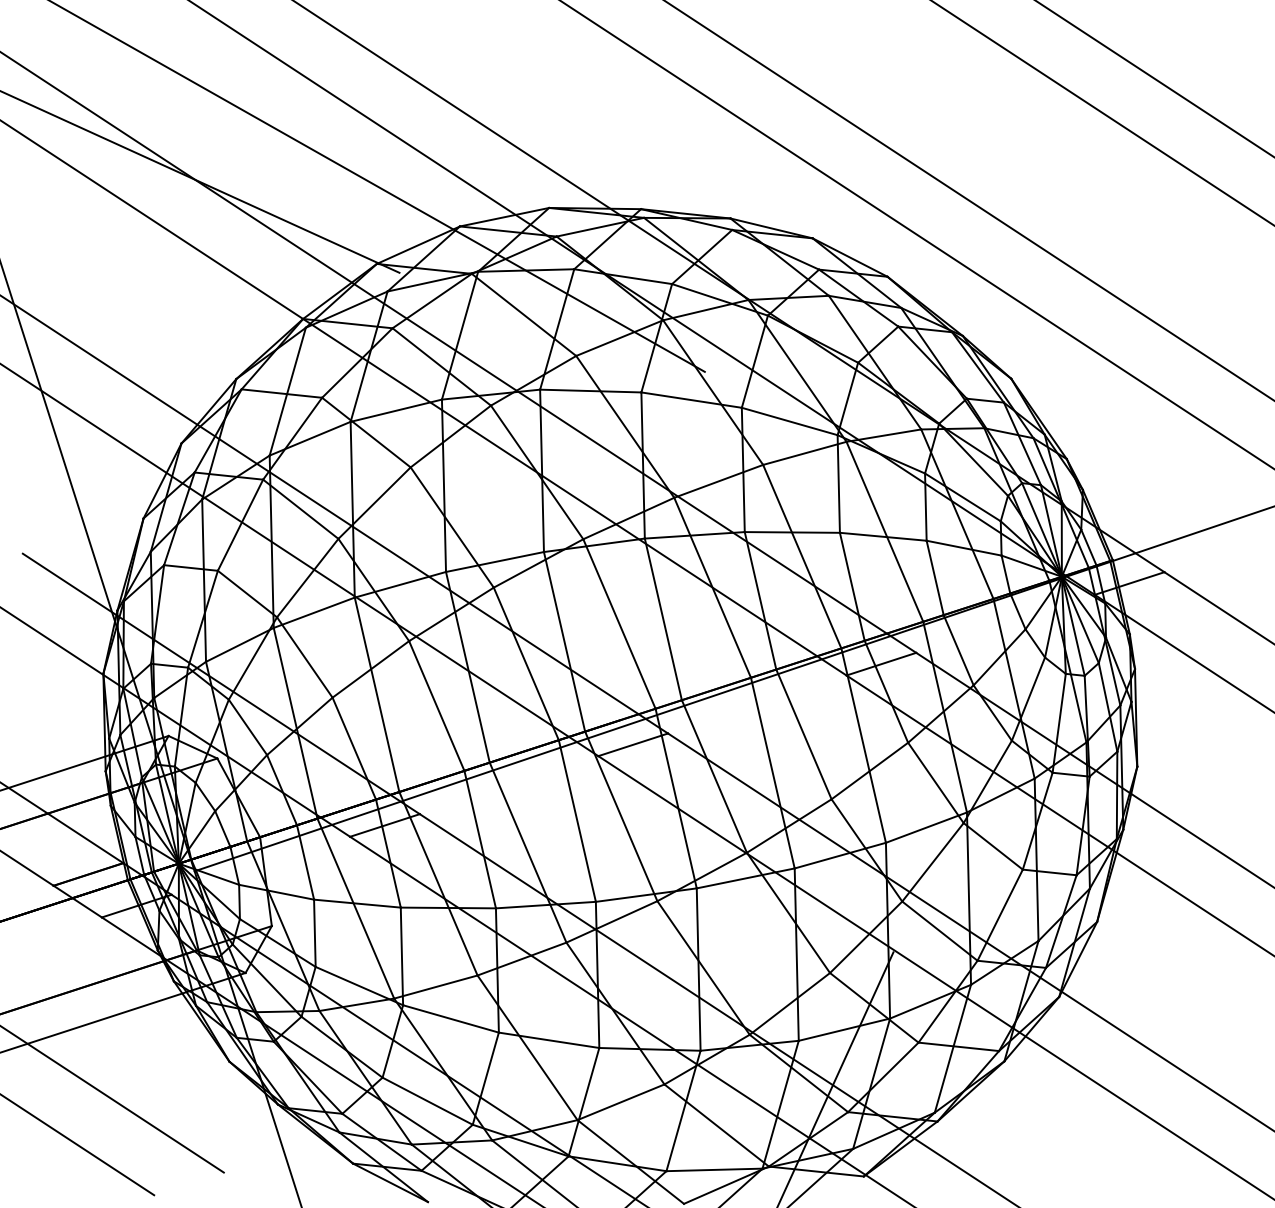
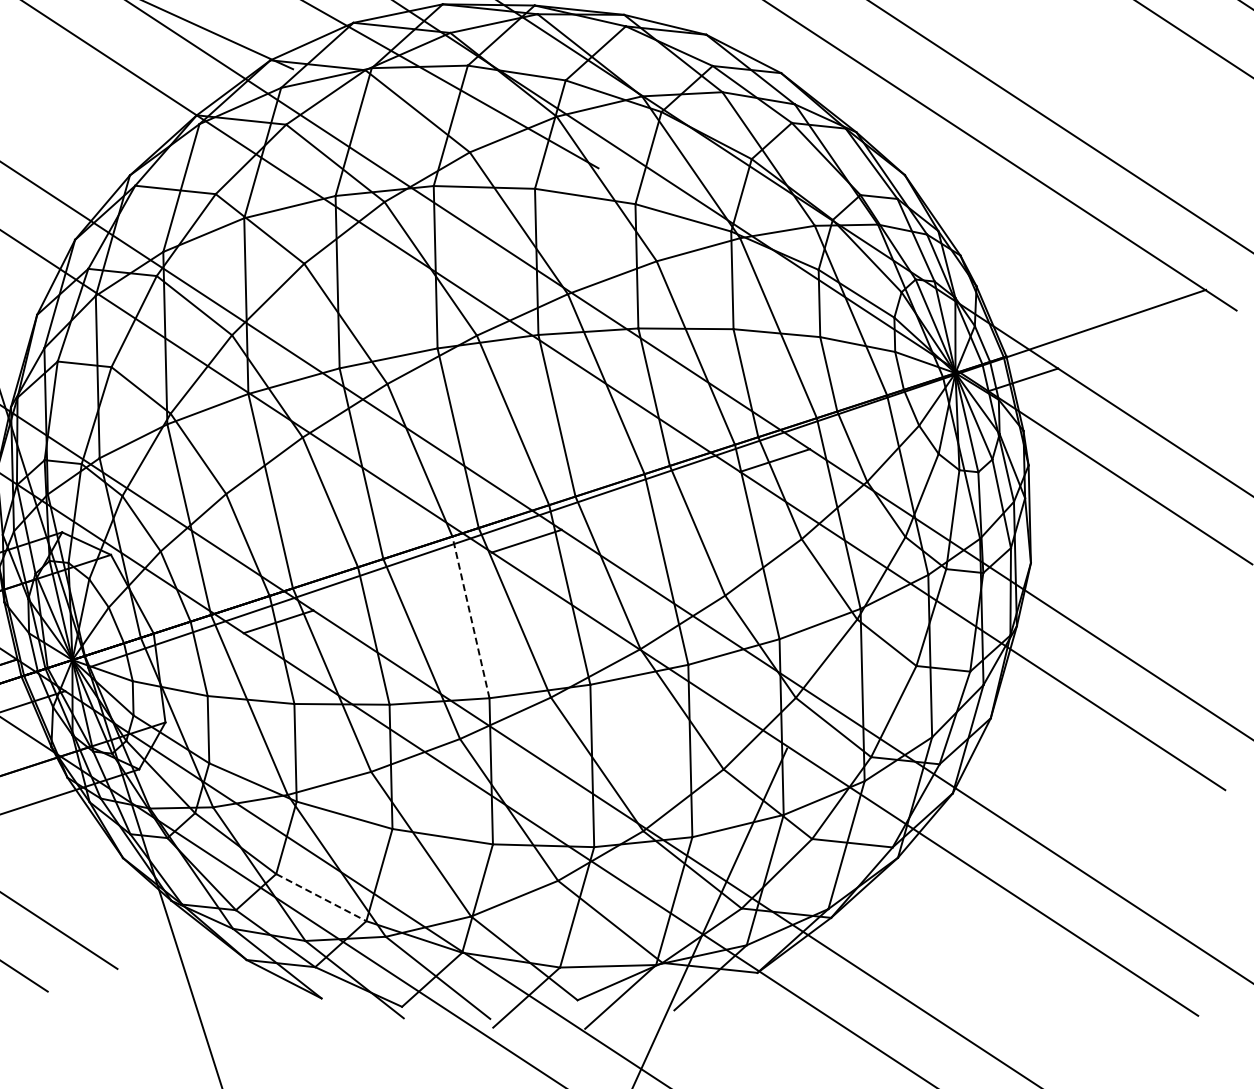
line: (577, 821) -> (471, 617), solid -> dashed
line: (427, 1101) -> (321, 897), solid -> dashed

